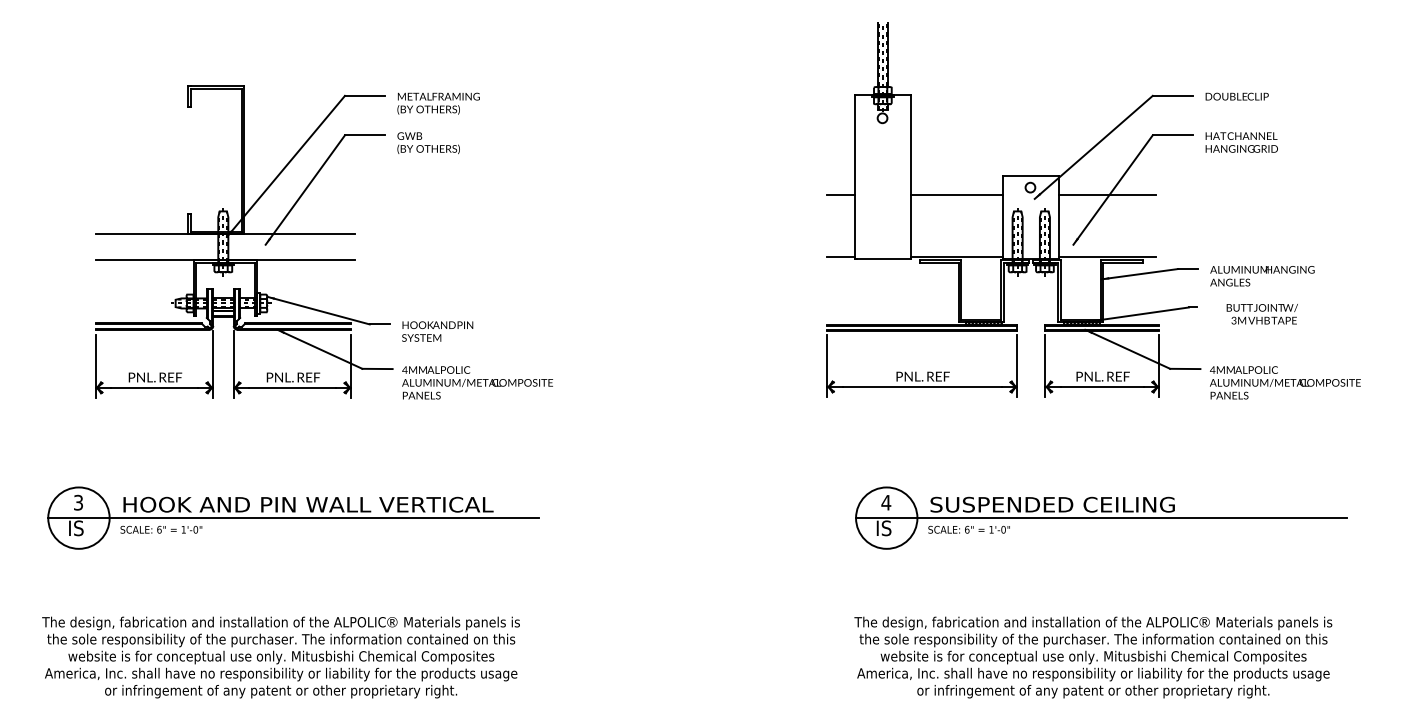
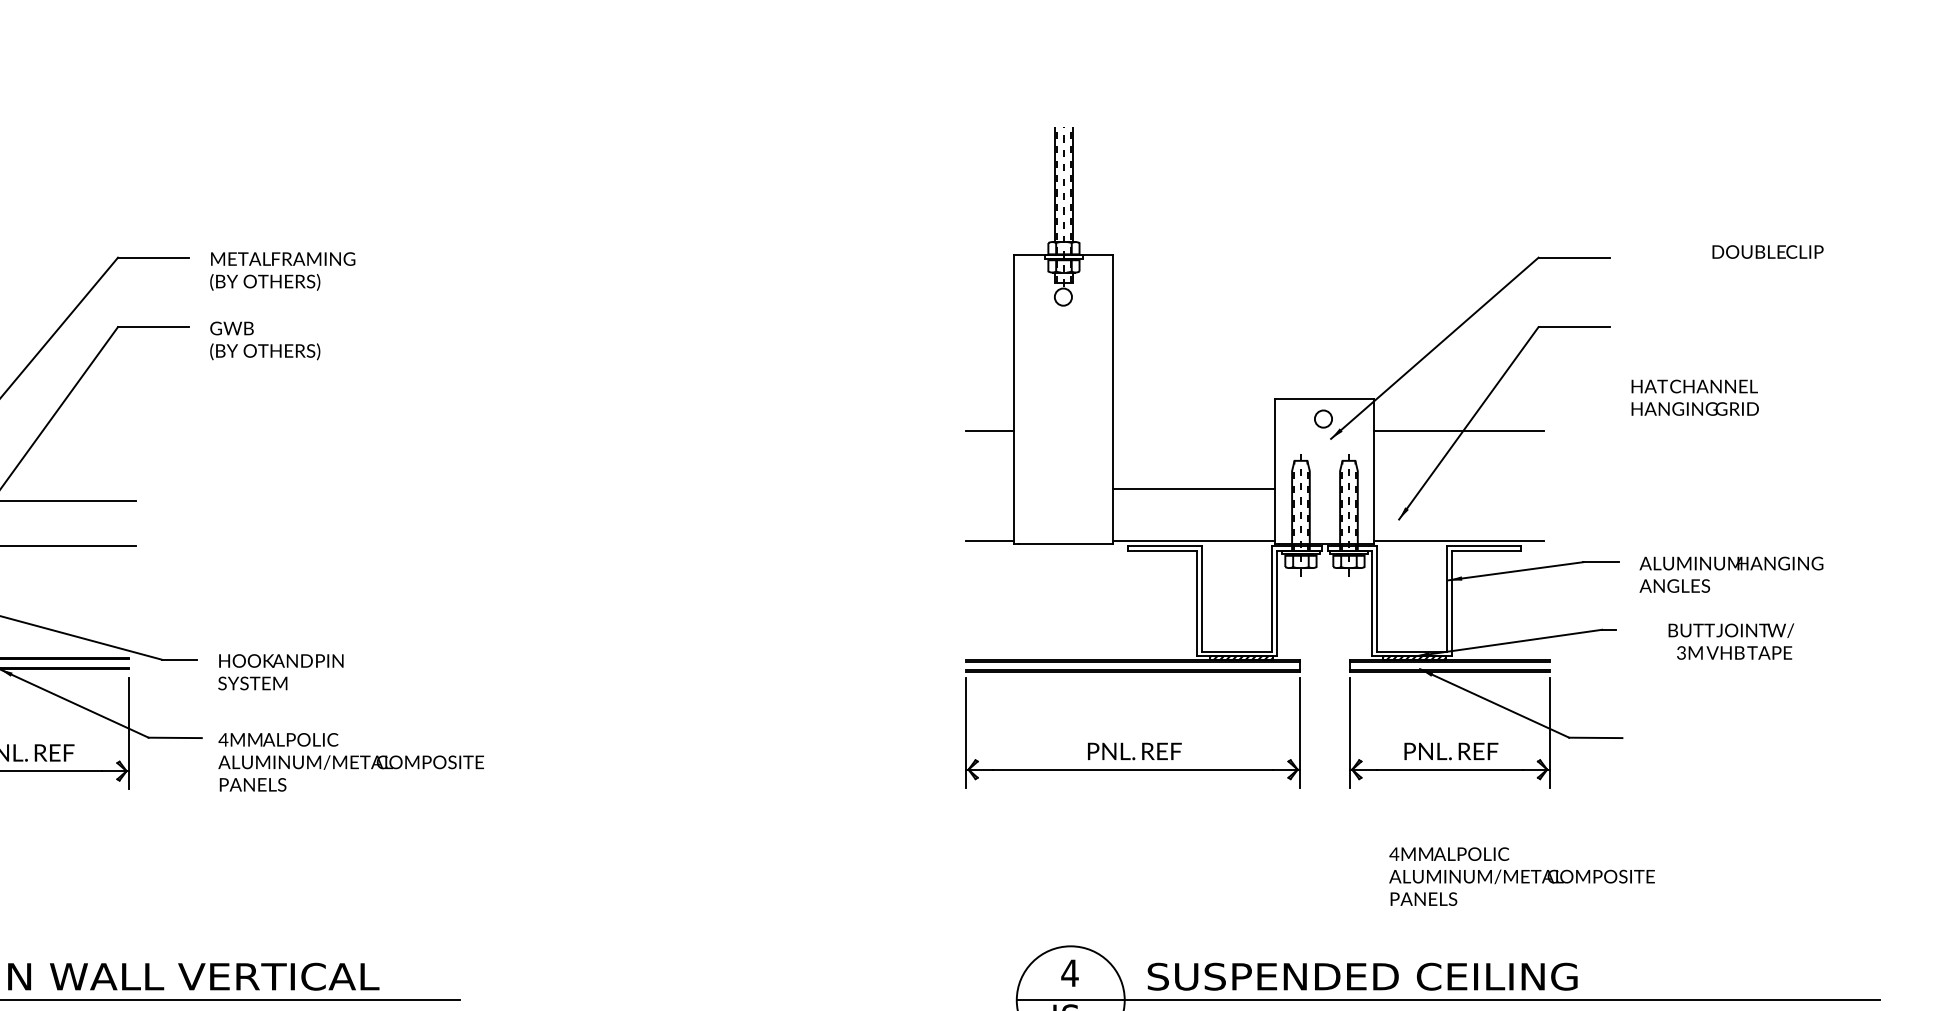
text: (1236, 96) -> (1766, 251), moved
text: (1241, 142) -> (1694, 397), moved
line: (956, 194) -> (1193, 489), moved
text: (1285, 382) -> (1522, 876), moved

